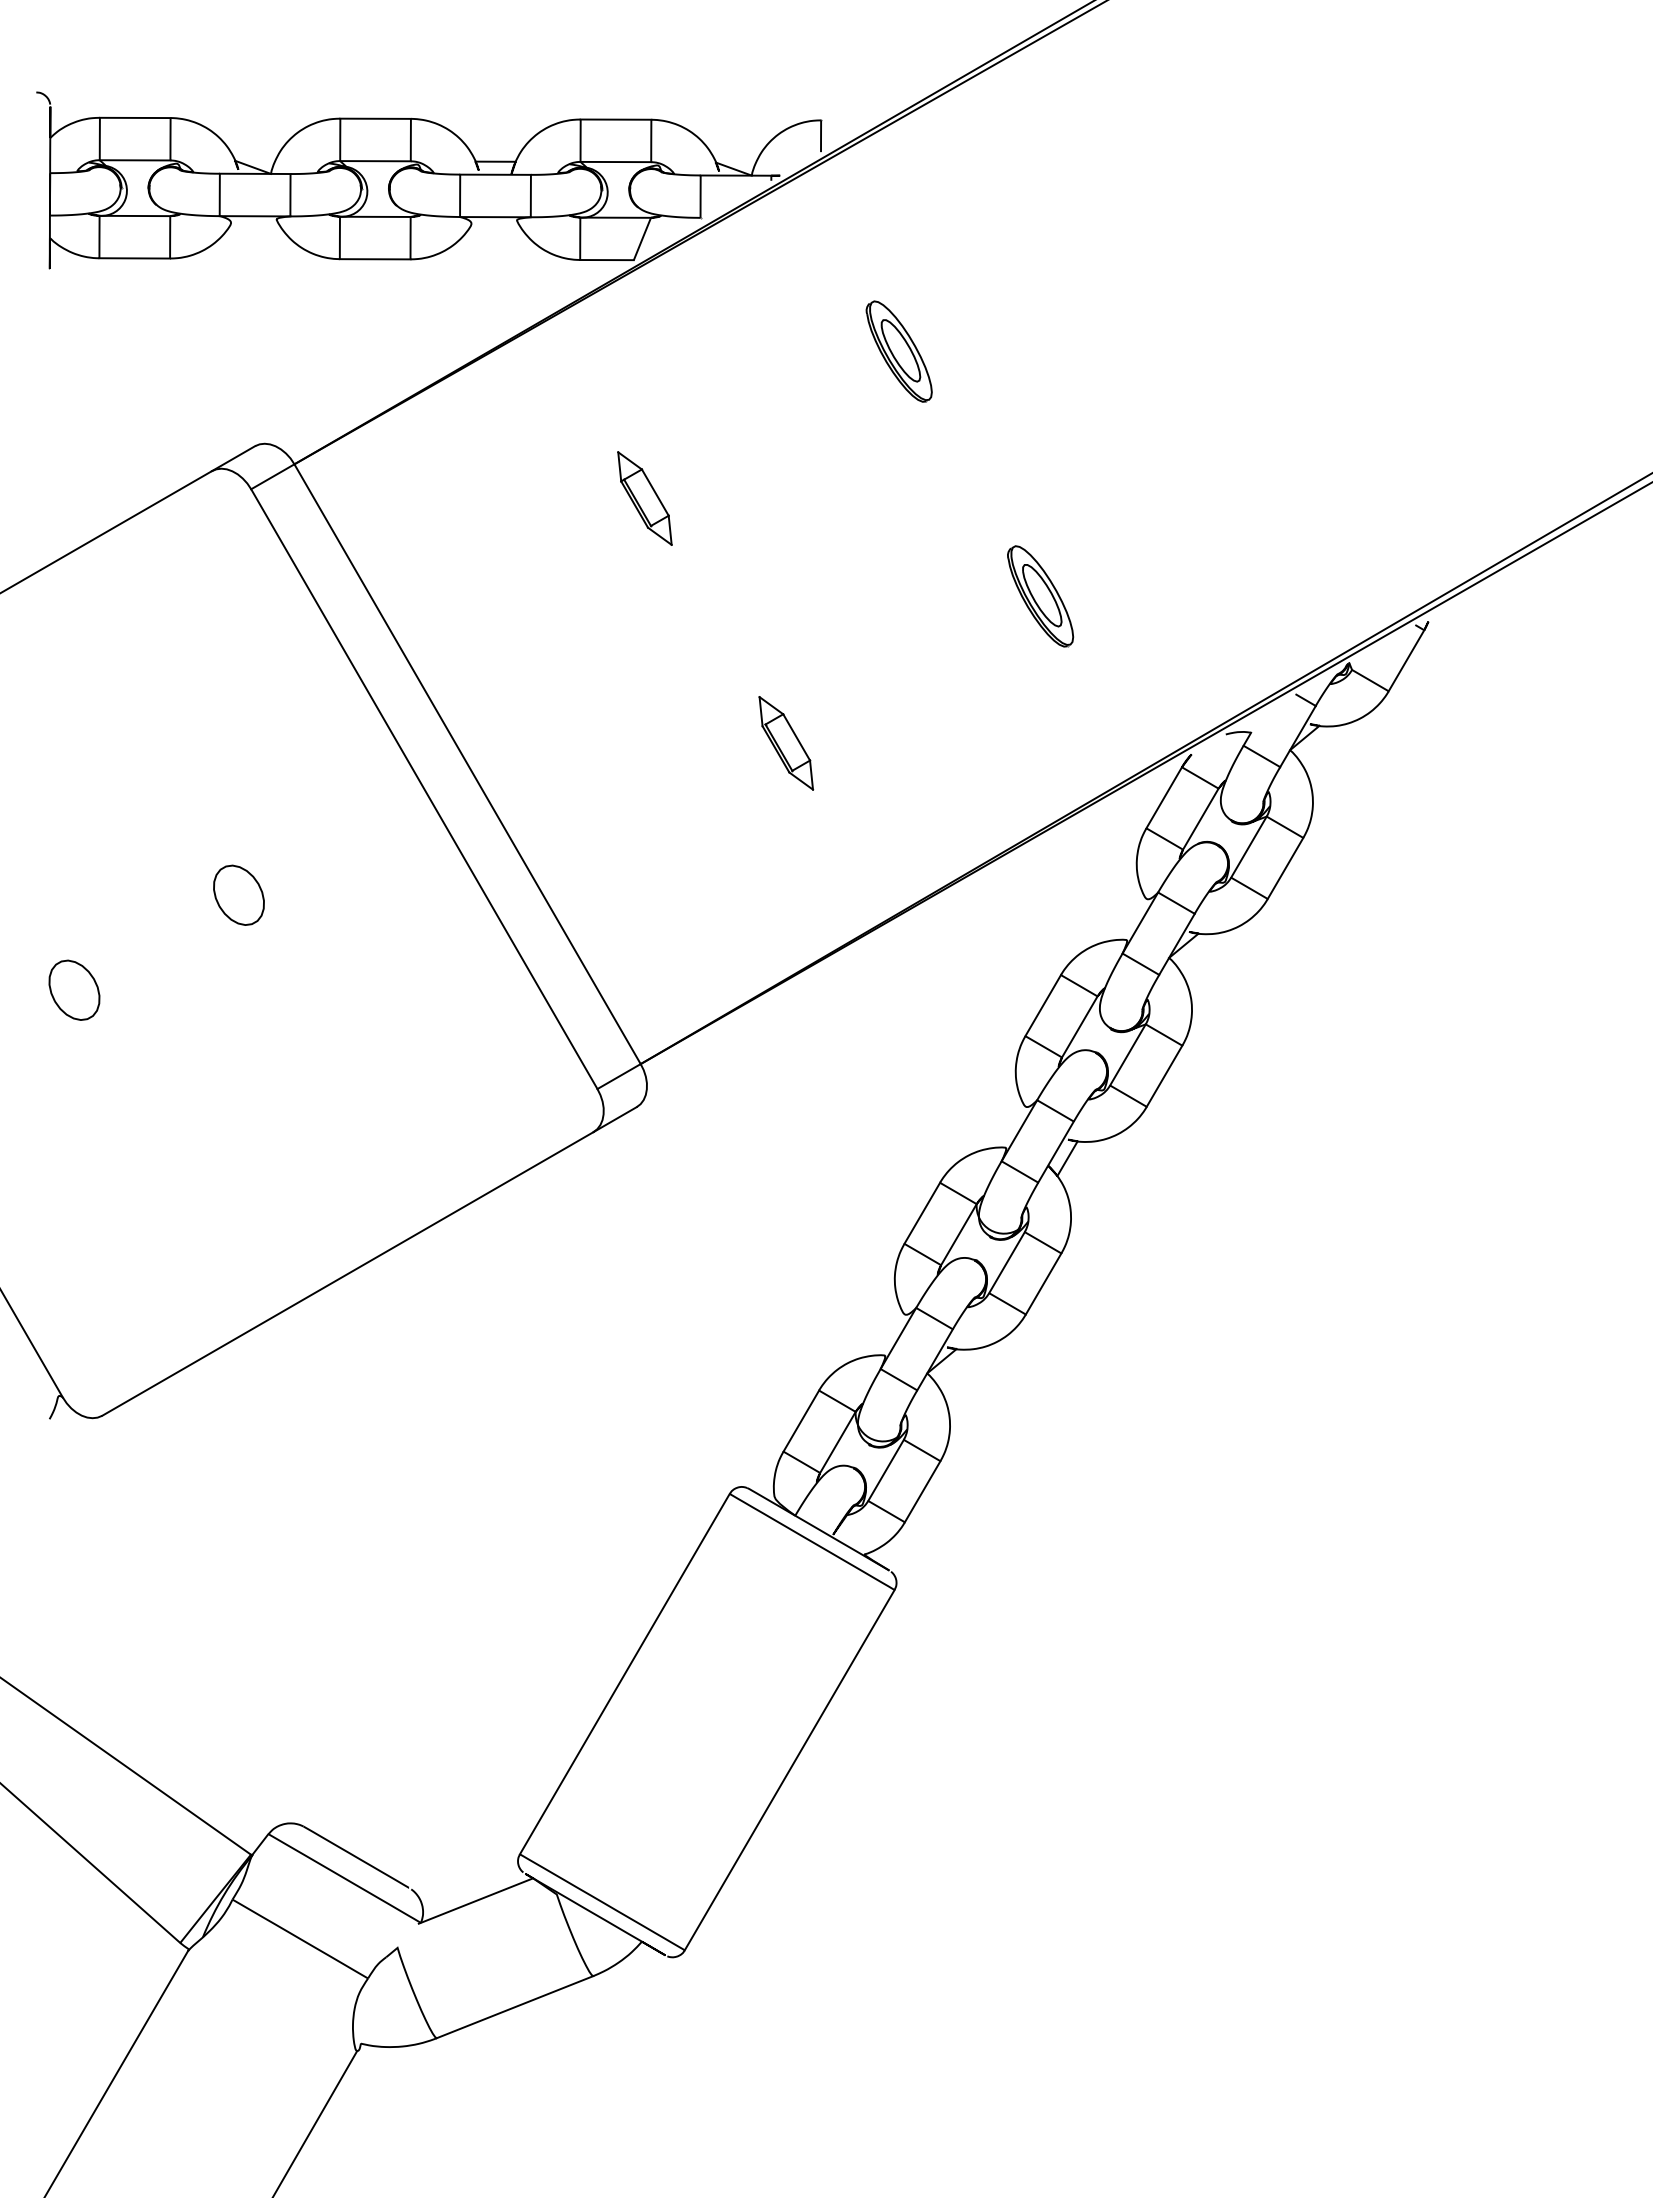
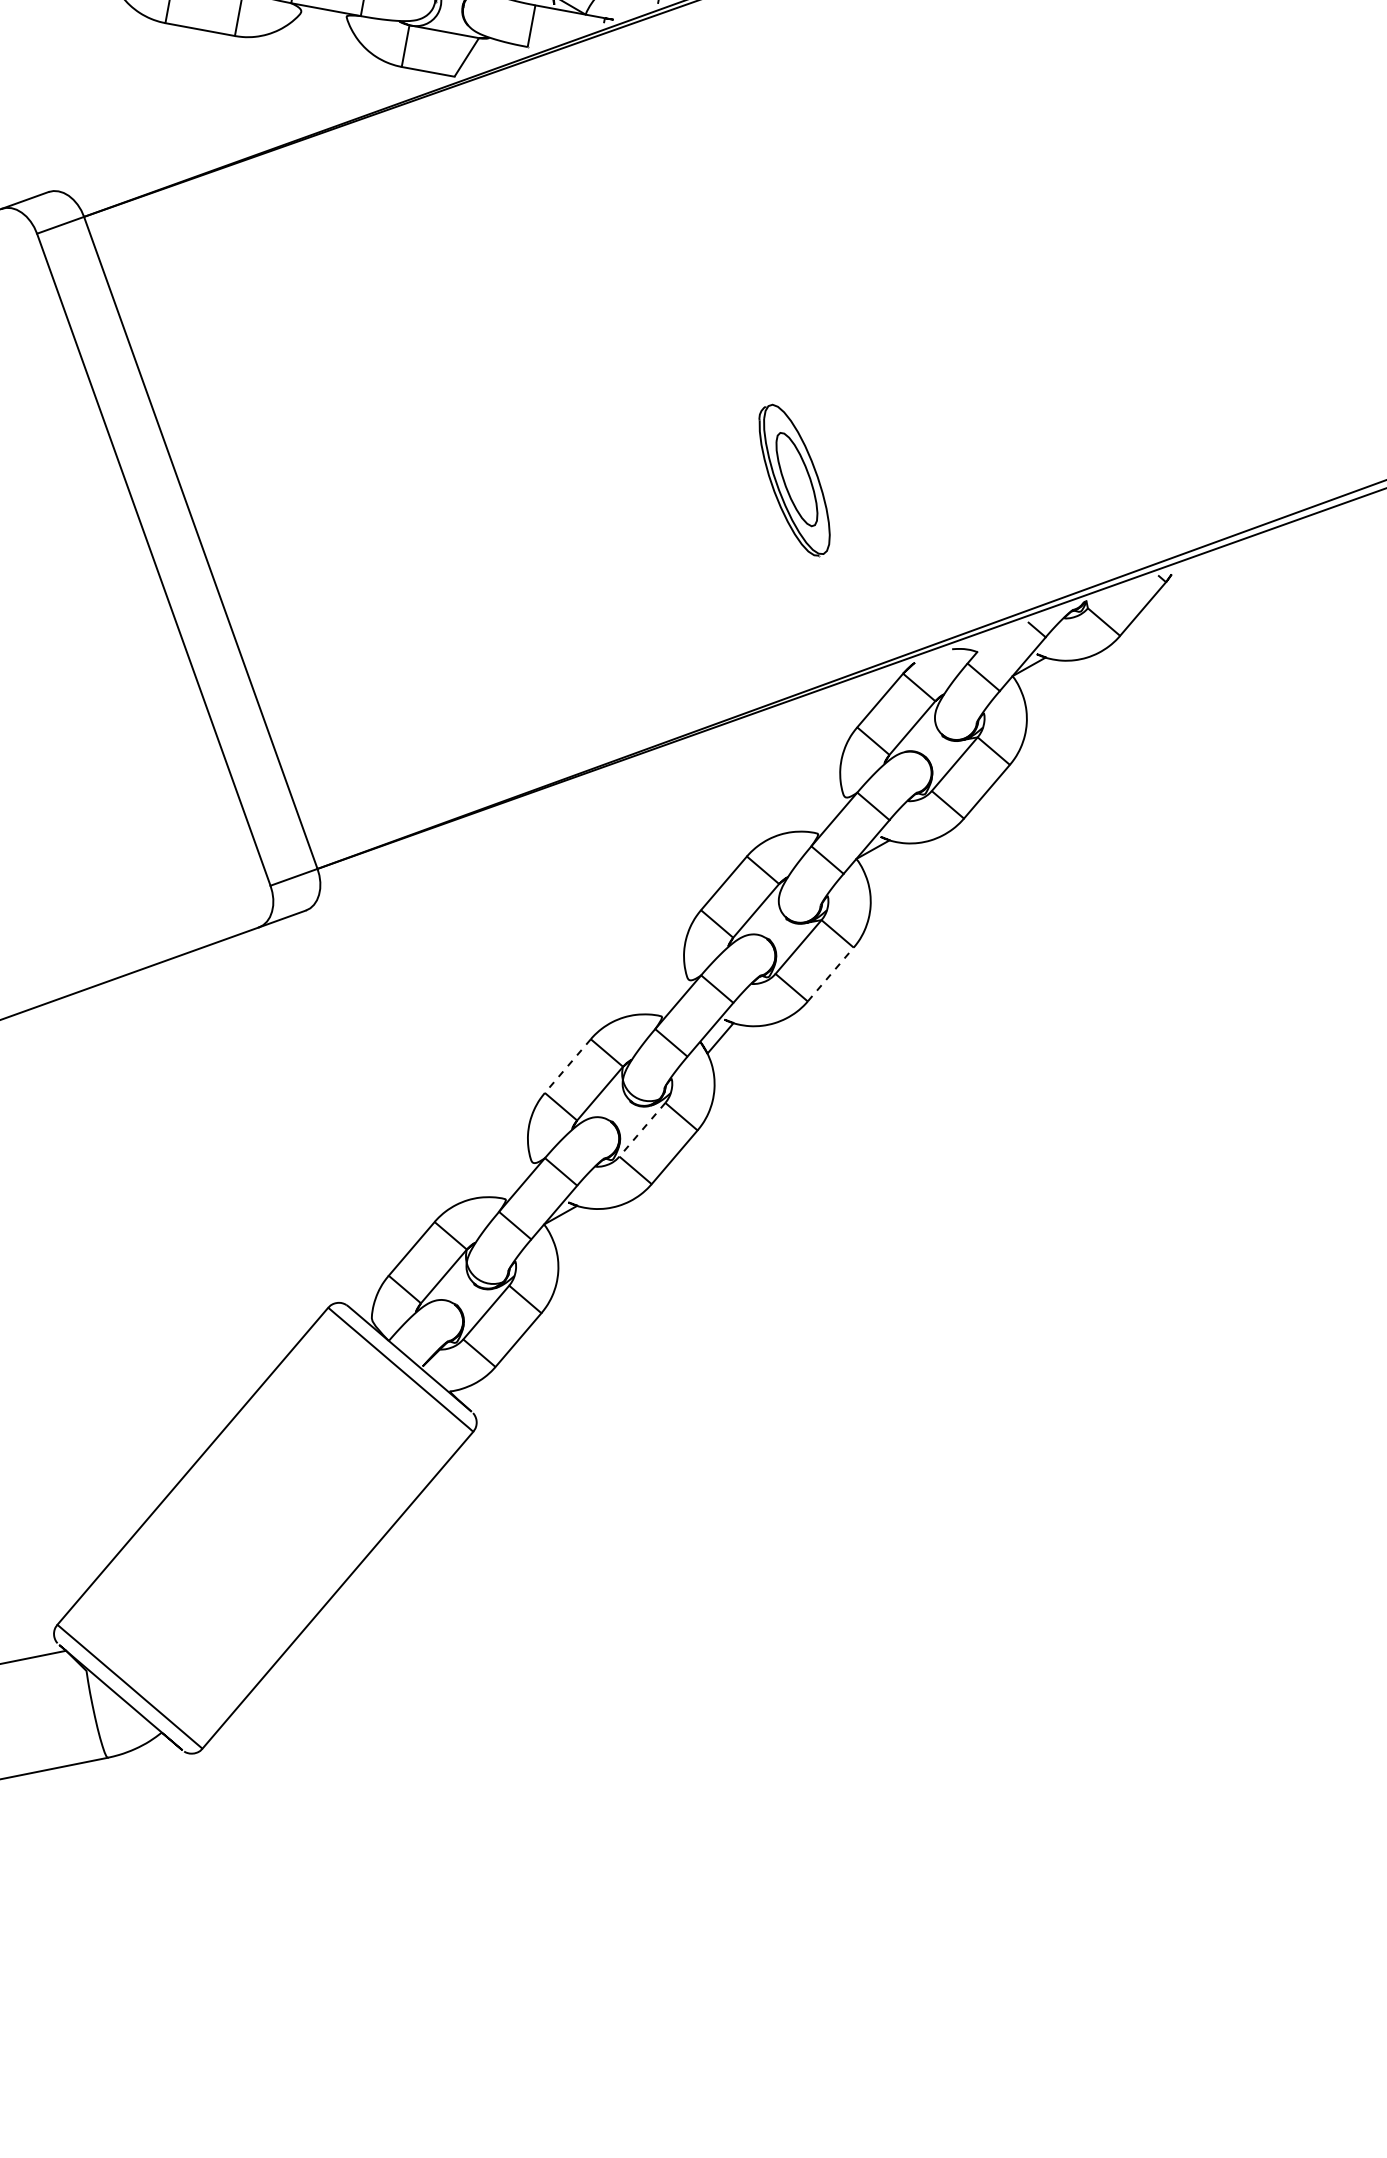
part: (898, 351) -> (698, 213), removed
part: (644, 498) -> (422, 313), removed
part: (1040, 596) -> (794, 480), size x1.4
part: (786, 743) -> (518, 579), removed
line: (1164, 1075) -> (830, 973), solid -> dashed
line: (922, 1213) -> (568, 1066), solid -> dashed
line: (1006, 1263) -> (641, 1130), solid -> dashed

